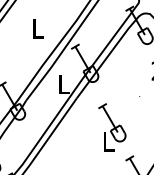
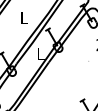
part: (112, 126) -> (71, 80), removed

